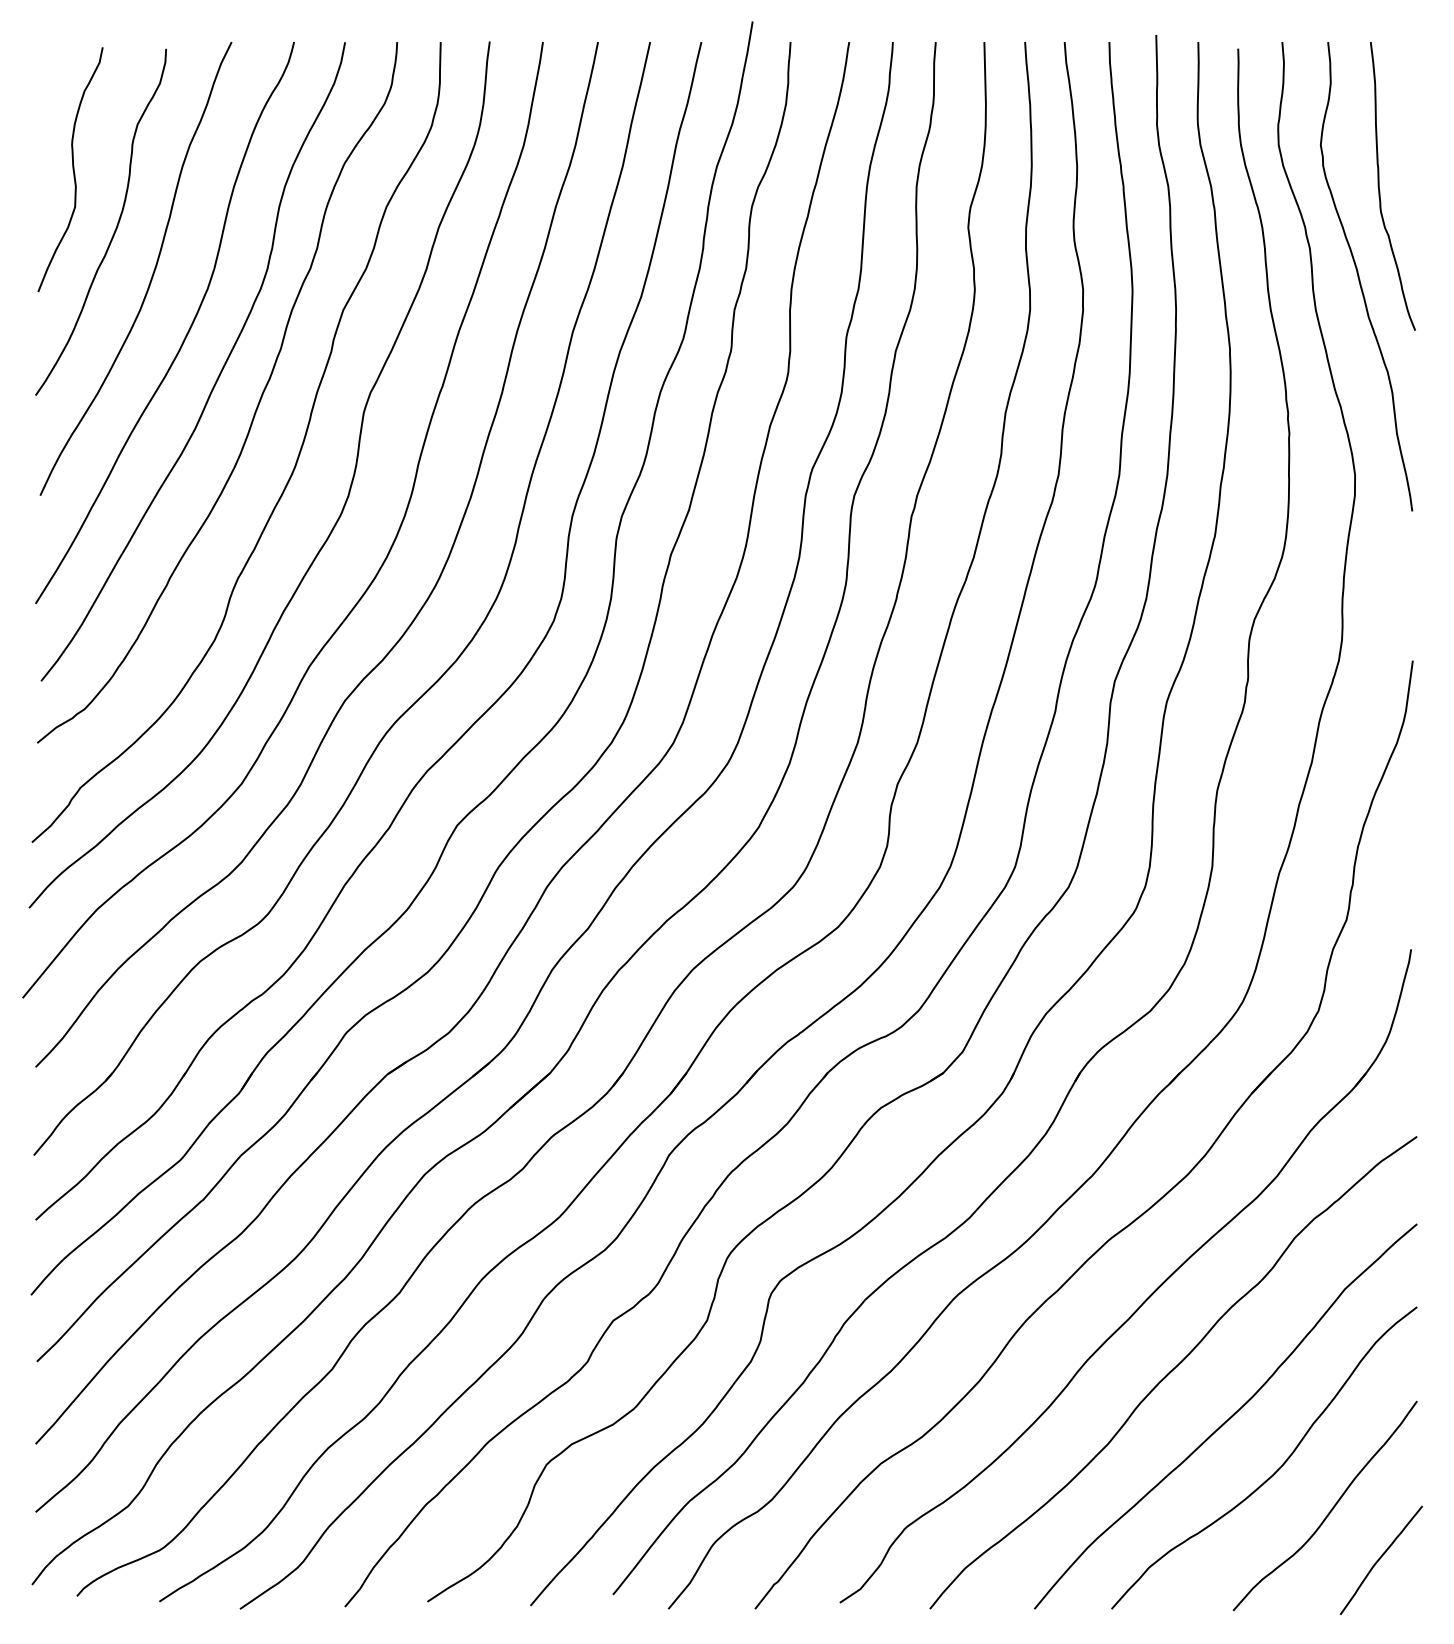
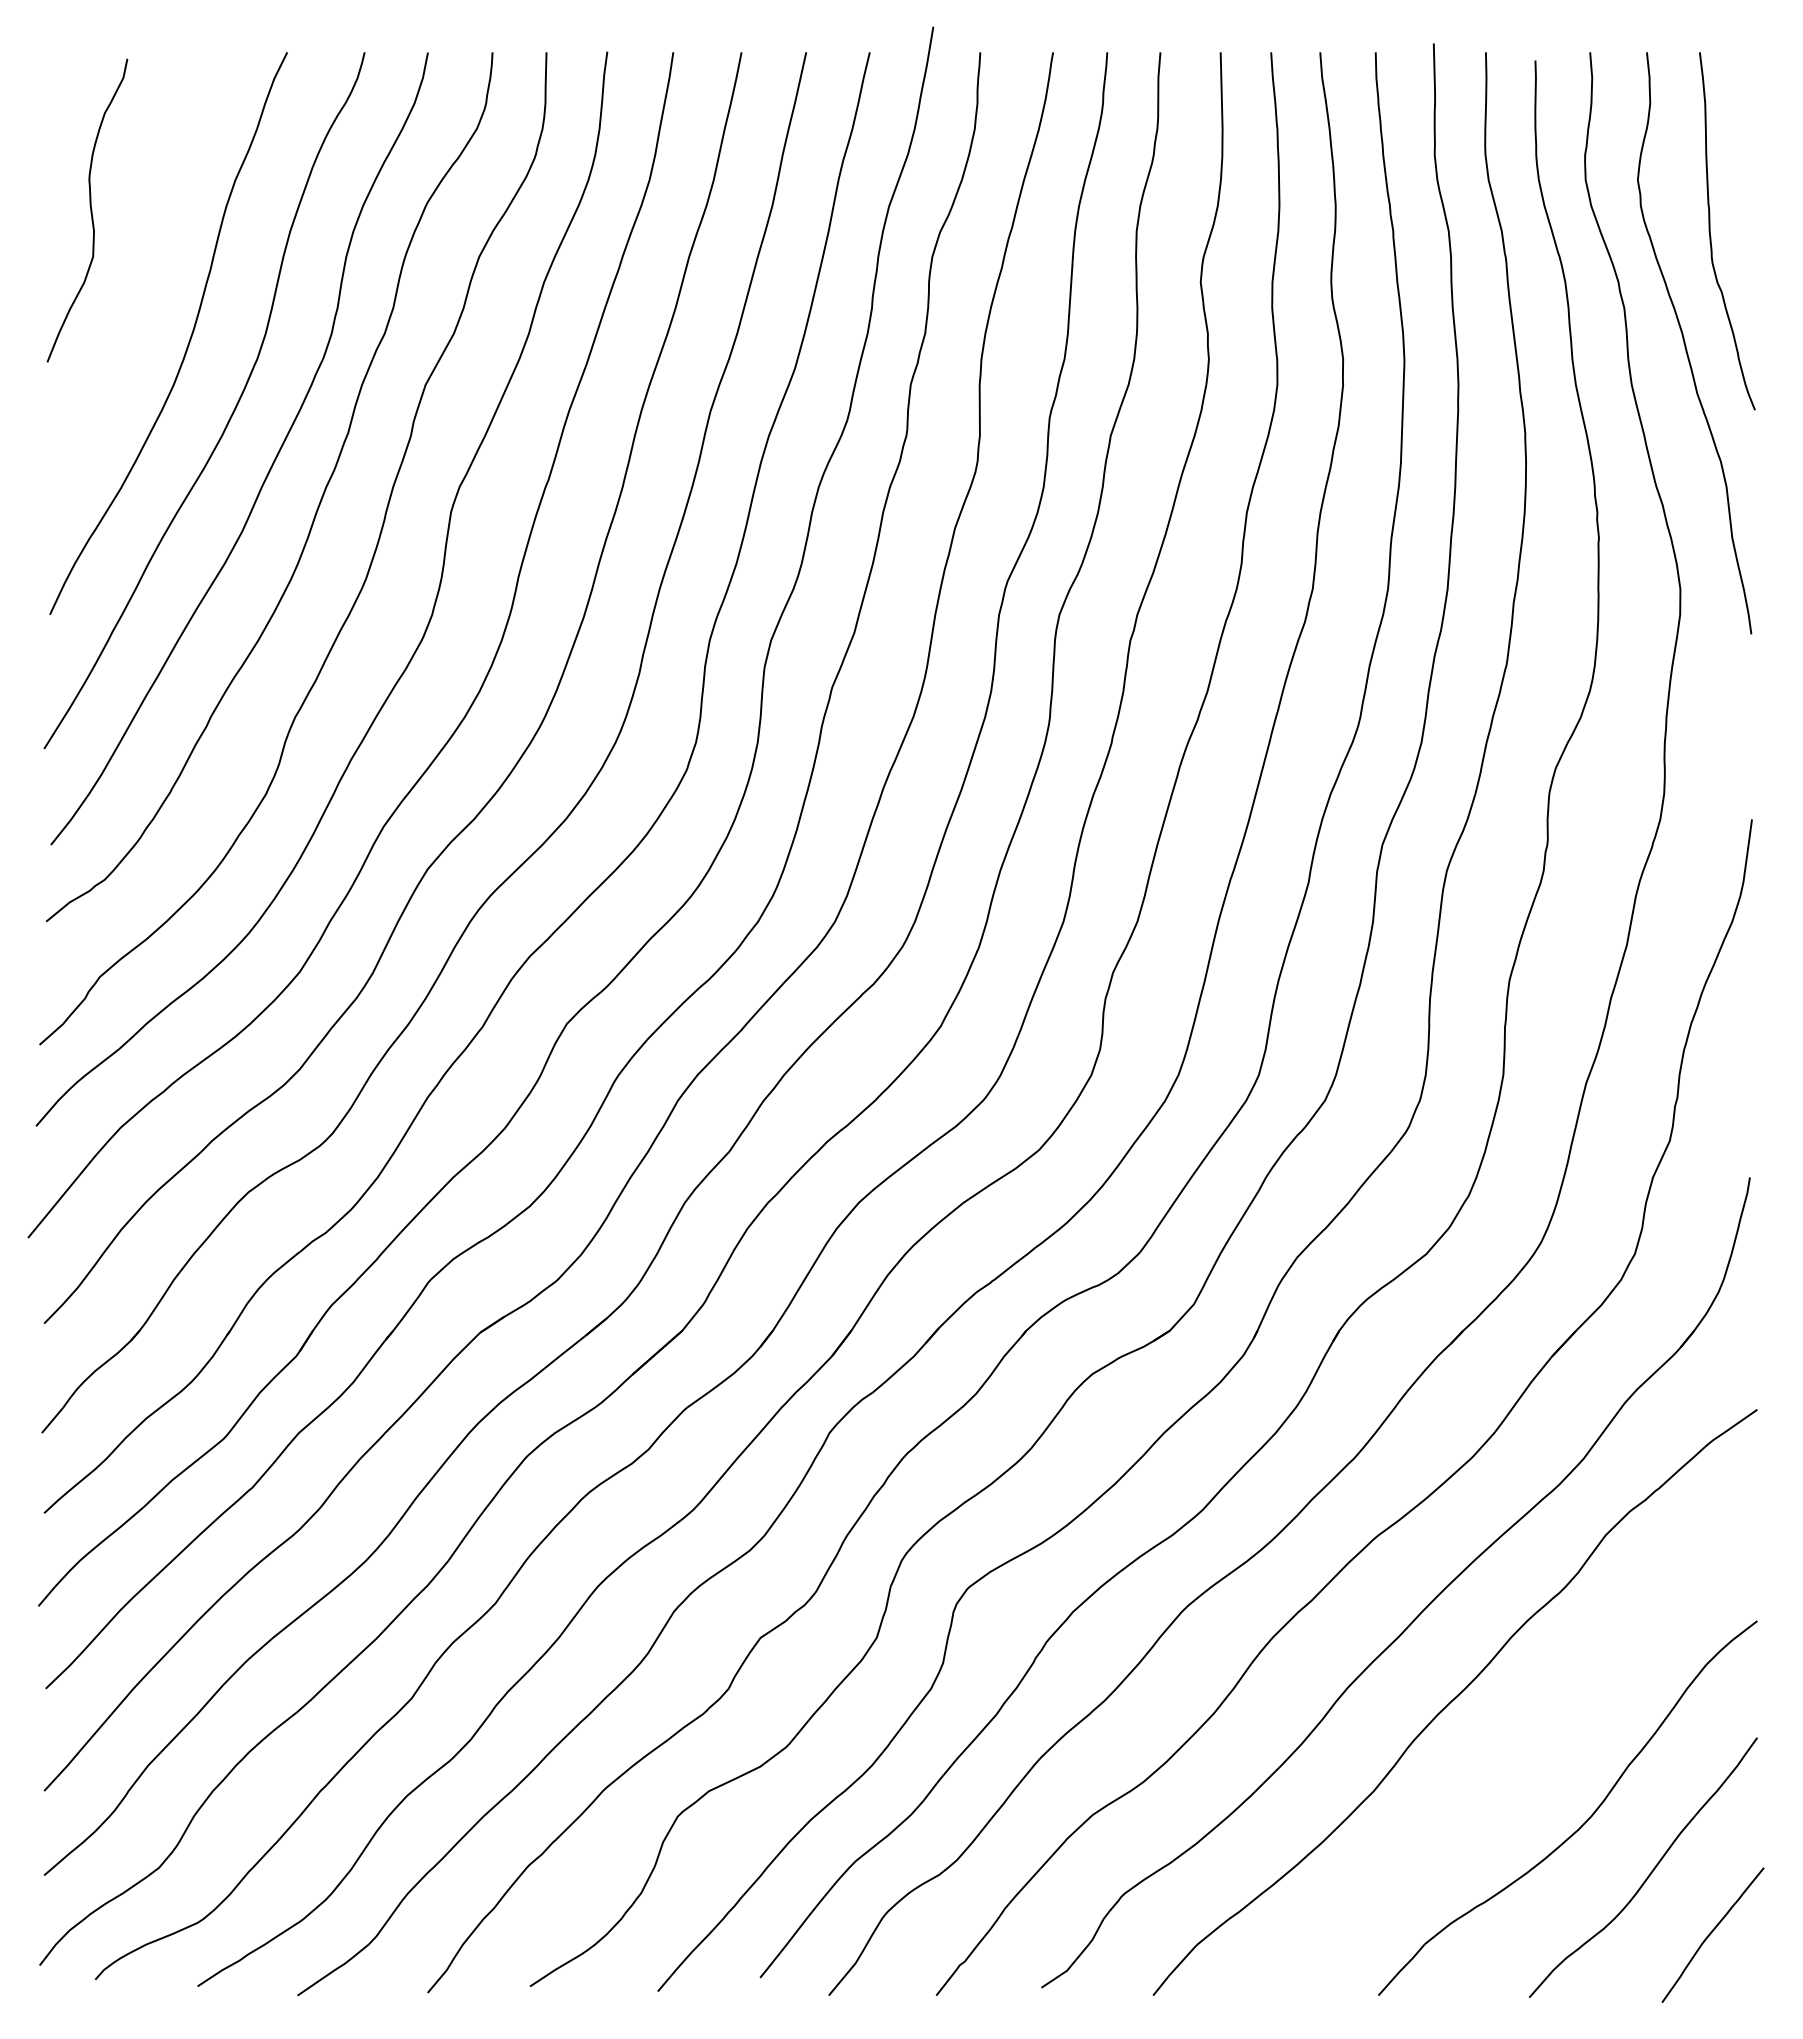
curve: (115, 227) -> (143, 282), removed
curve: (1228, 1418) -> (1523, 1759), removed

